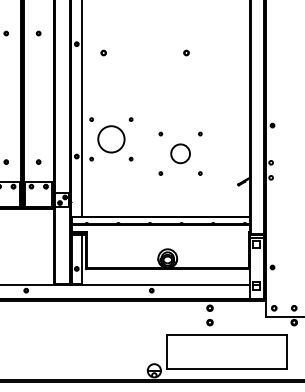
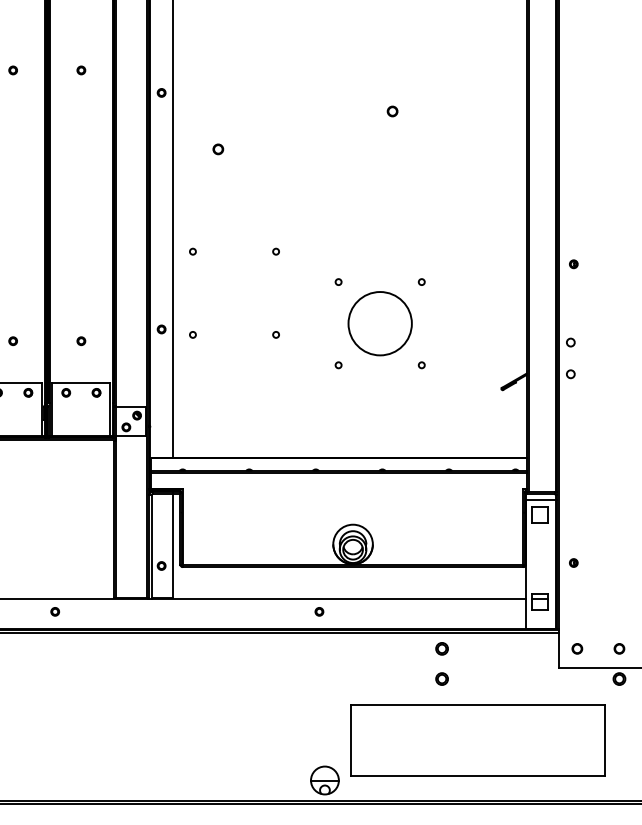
part: (103, 52) -> (217, 148), moved
circle: (111, 139) -> (234, 293), removed
circle: (180, 153) -> (379, 323), size x1.6

